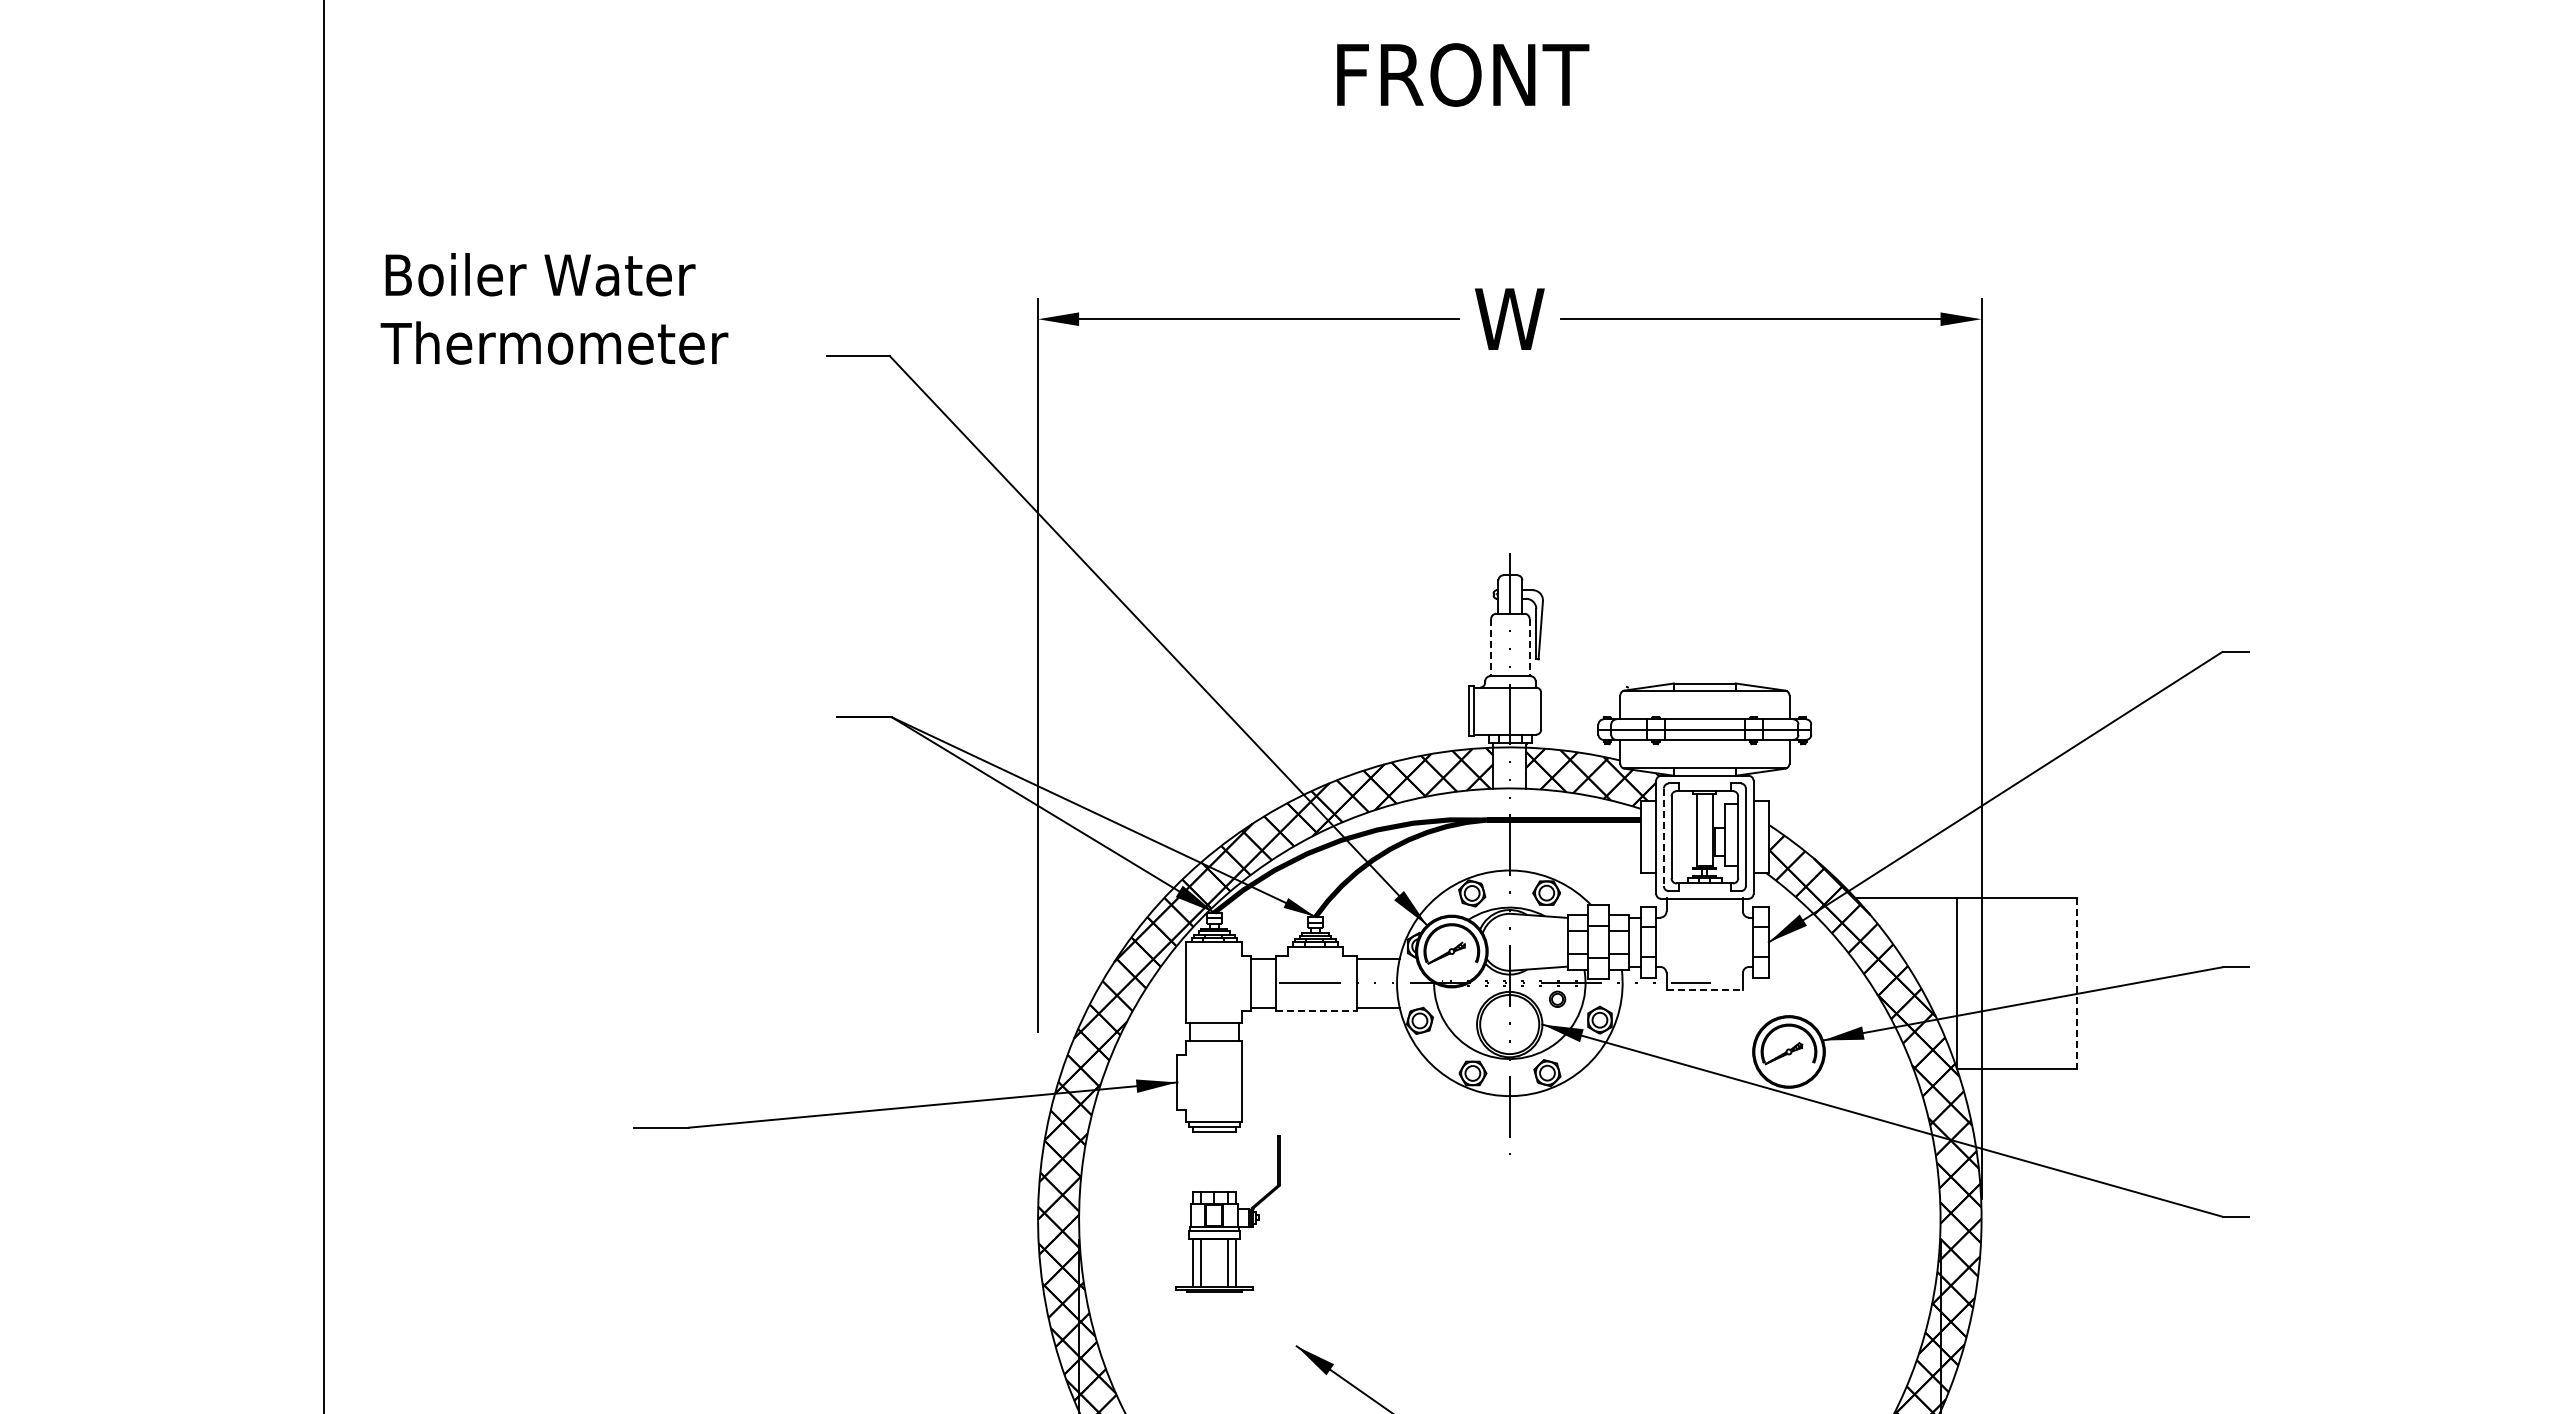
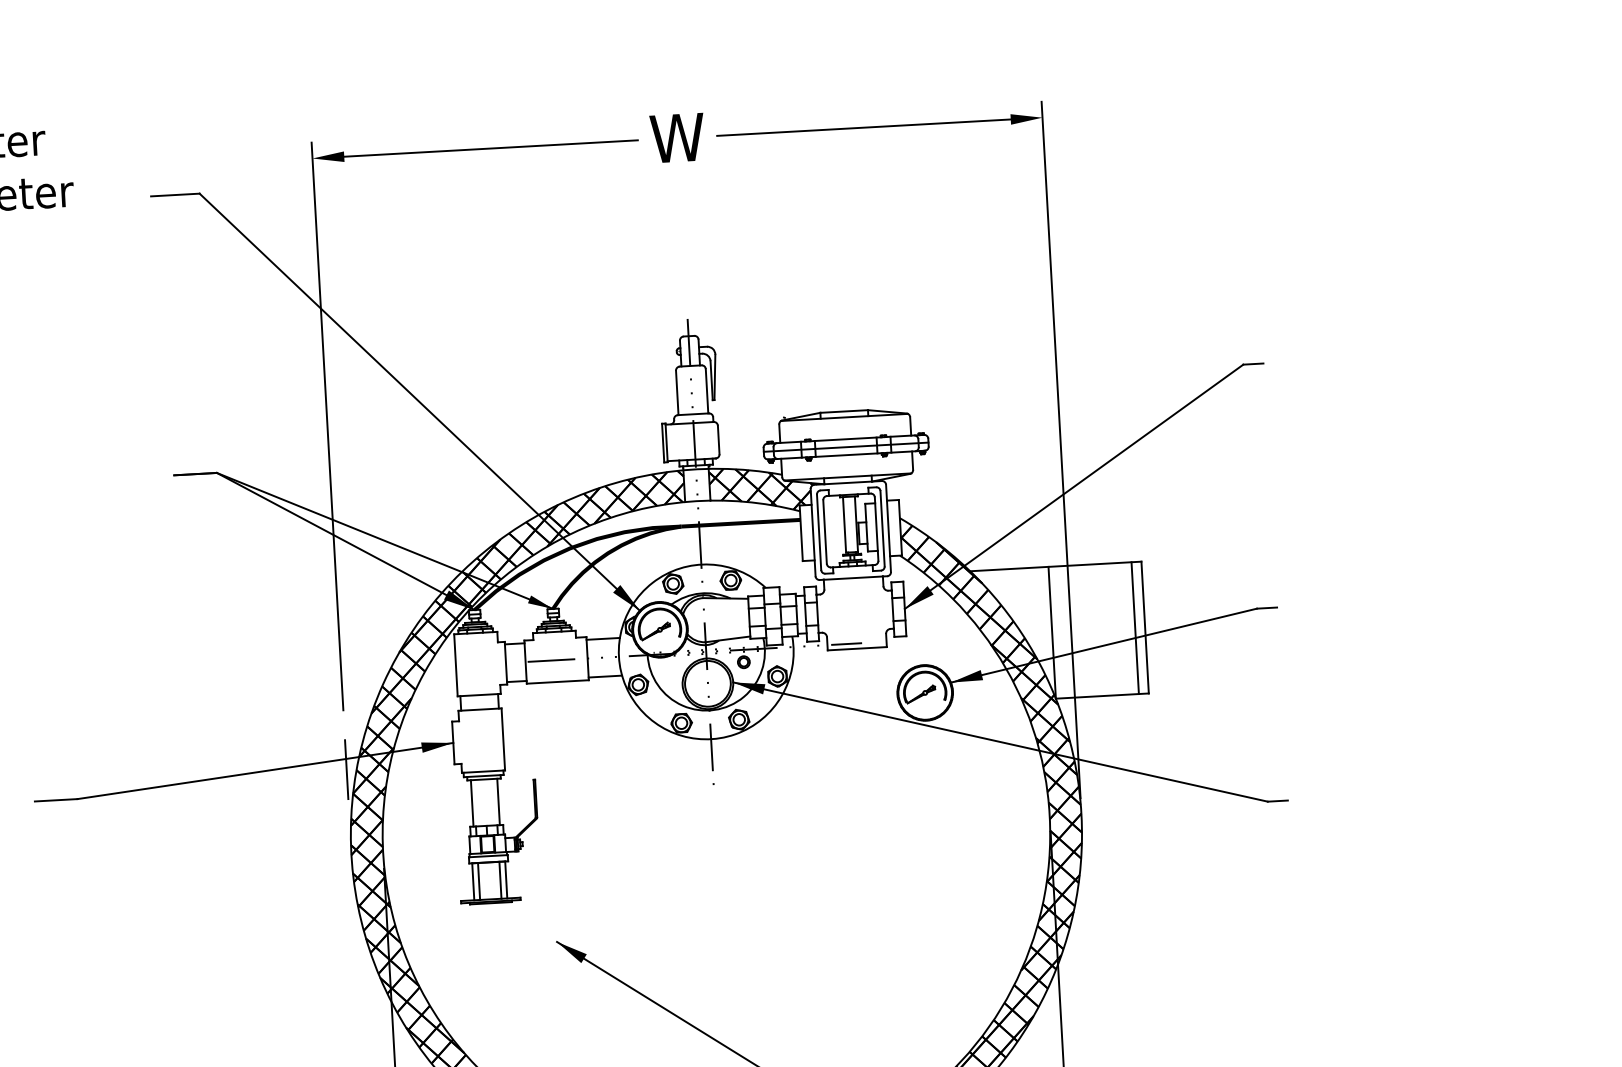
line: (1491, 647) -> (677, 392), dashed -> solid
line: (1529, 647) -> (706, 391), dashed -> solid
line: (1663, 837) -> (818, 532), dashed -> solid
line: (2064, 983) -> (1135, 628), added
line: (2077, 984) -> (1145, 628), dashed -> solid
line: (1705, 990) -> (857, 648), dashed -> solid
line: (1316, 1011) -> (557, 682), dashed -> solid
line: (1038, 1109) -> (347, 769), added
line: (1197, 1161) -> (472, 803), added
line: (1231, 1161) -> (498, 801), added

